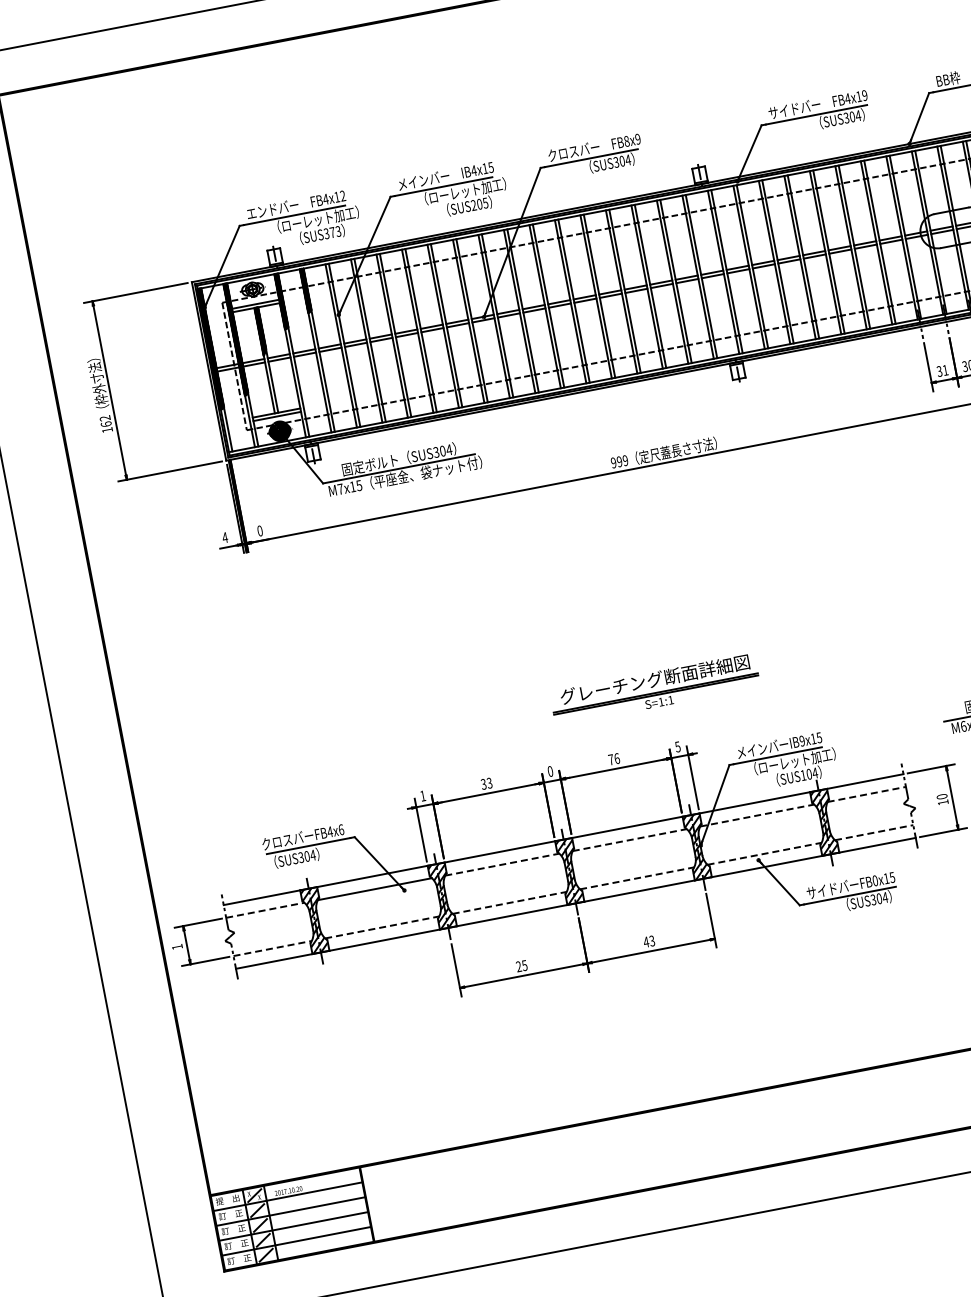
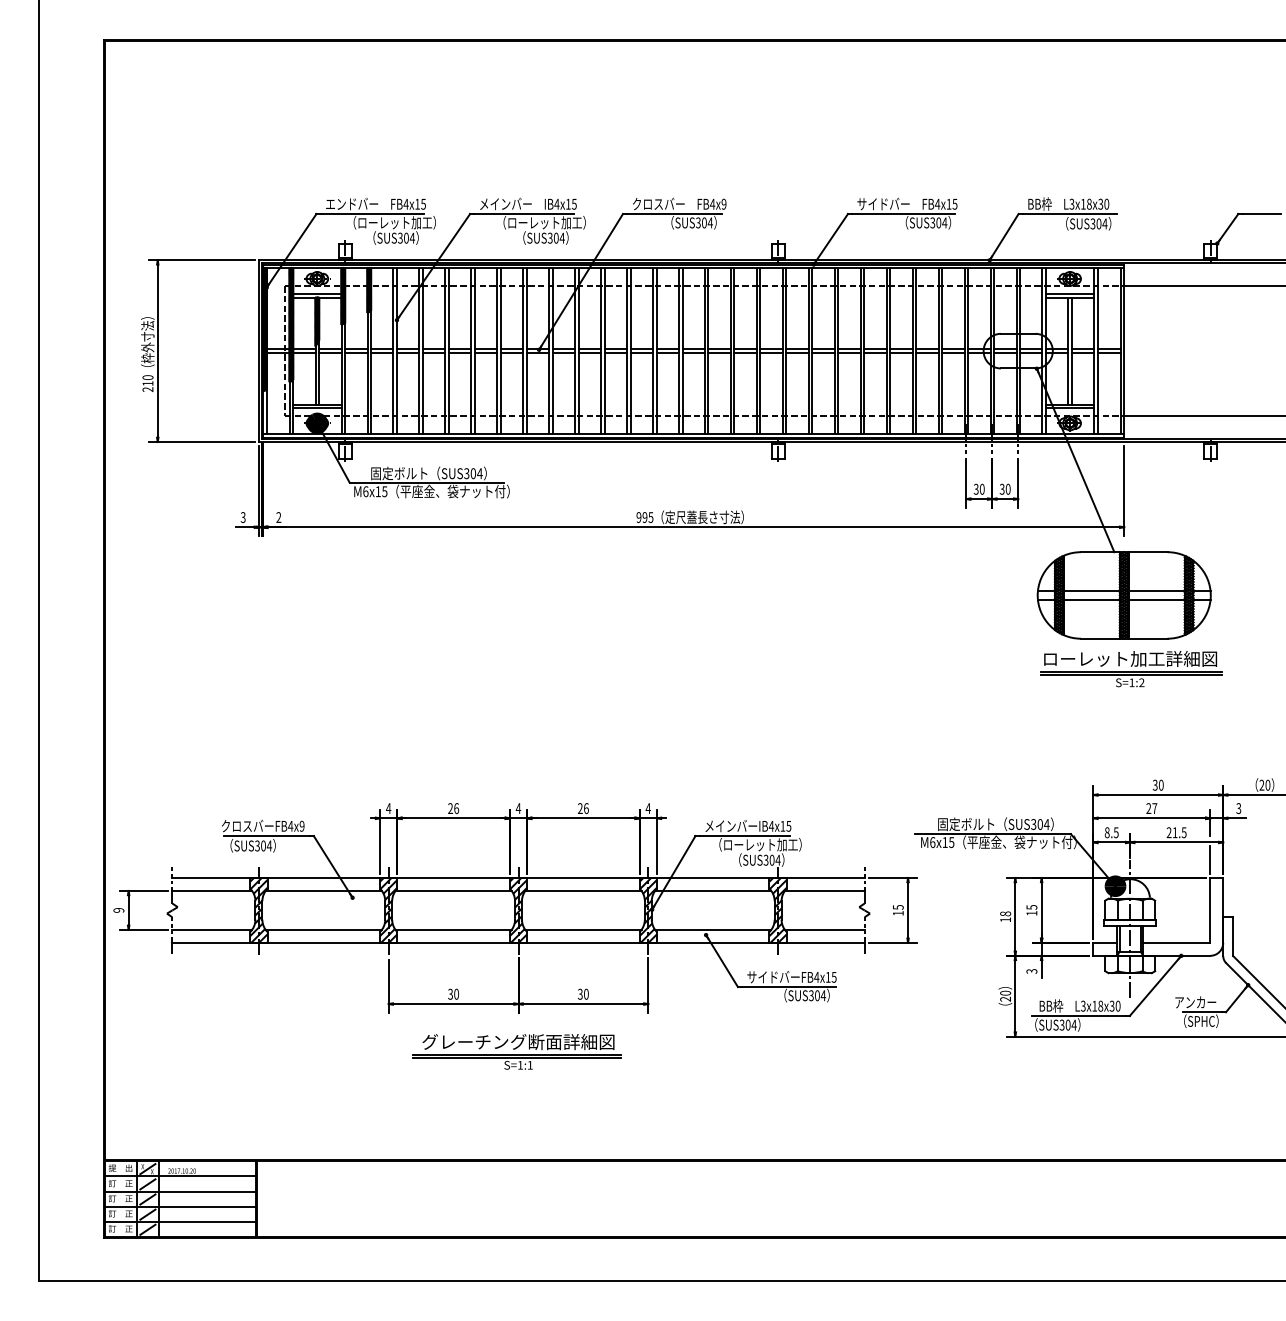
text: (864, 94) -> (954, 203), FB4x19 -> FB4x15
text: (626, 140) -> (712, 203), FB8x9 -> FB4x9
text: (342, 195) -> (423, 203), FB4x12 -> FB4x15
text: (478, 203) -> (555, 237), SUS205 -> SUS304
text: (335, 231) -> (409, 237), SUS373 -> SUS304
text: (944, 369) -> (981, 488), 31 -> 30
text: (105, 424) -> (147, 383), 162 -> 210
text: (625, 460) -> (650, 517), 999 -> 995
text: (340, 489) -> (365, 491), M7x15 -> M6x15
text: (259, 531) -> (278, 517), 0 -> 2
text: (224, 537) -> (242, 517), 4 -> 3
part: (654, 689) -> (516, 1051), moved
text: (802, 740) -> (771, 825), IB9x15 -> IB4x15
text: (677, 747) -> (647, 808), 5 -> 4
text: (611, 759) -> (580, 808), 76 -> 26
text: (550, 771) -> (518, 808), 0 -> 4
text: (802, 774) -> (765, 859), SUS104 -> SUS304
text: (486, 783) -> (453, 808), 33 -> 26
line: (866, 794) -> (824, 890), dashed -> solid
text: (422, 796) -> (388, 808), 1 -> 4
text: (941, 796) -> (897, 907), 10 -> 15
line: (757, 815) -> (713, 890), dashed -> solid
text: (340, 829) -> (301, 825), FB4x6 -> FB4x9
line: (873, 832) -> (824, 929), dashed -> solid
line: (629, 839) -> (583, 890), dashed -> solid
line: (764, 853) -> (713, 929), dashed -> solid
line: (503, 864) -> (454, 890), dashed -> solid
line: (637, 877) -> (583, 929), dashed -> solid
text: (874, 880) -> (816, 976), FB0x15 -> FB4x15
line: (510, 902) -> (454, 929), dashed -> solid
line: (265, 909) -> (212, 890), dashed -> solid
line: (382, 926) -> (324, 929), dashed -> solid
text: (648, 940) -> (582, 993), 43 -> 30
text: (176, 947) -> (118, 910), 1 -> 9
line: (272, 948) -> (212, 929), dashed -> solid
text: (521, 965) -> (453, 993), 25 -> 30

